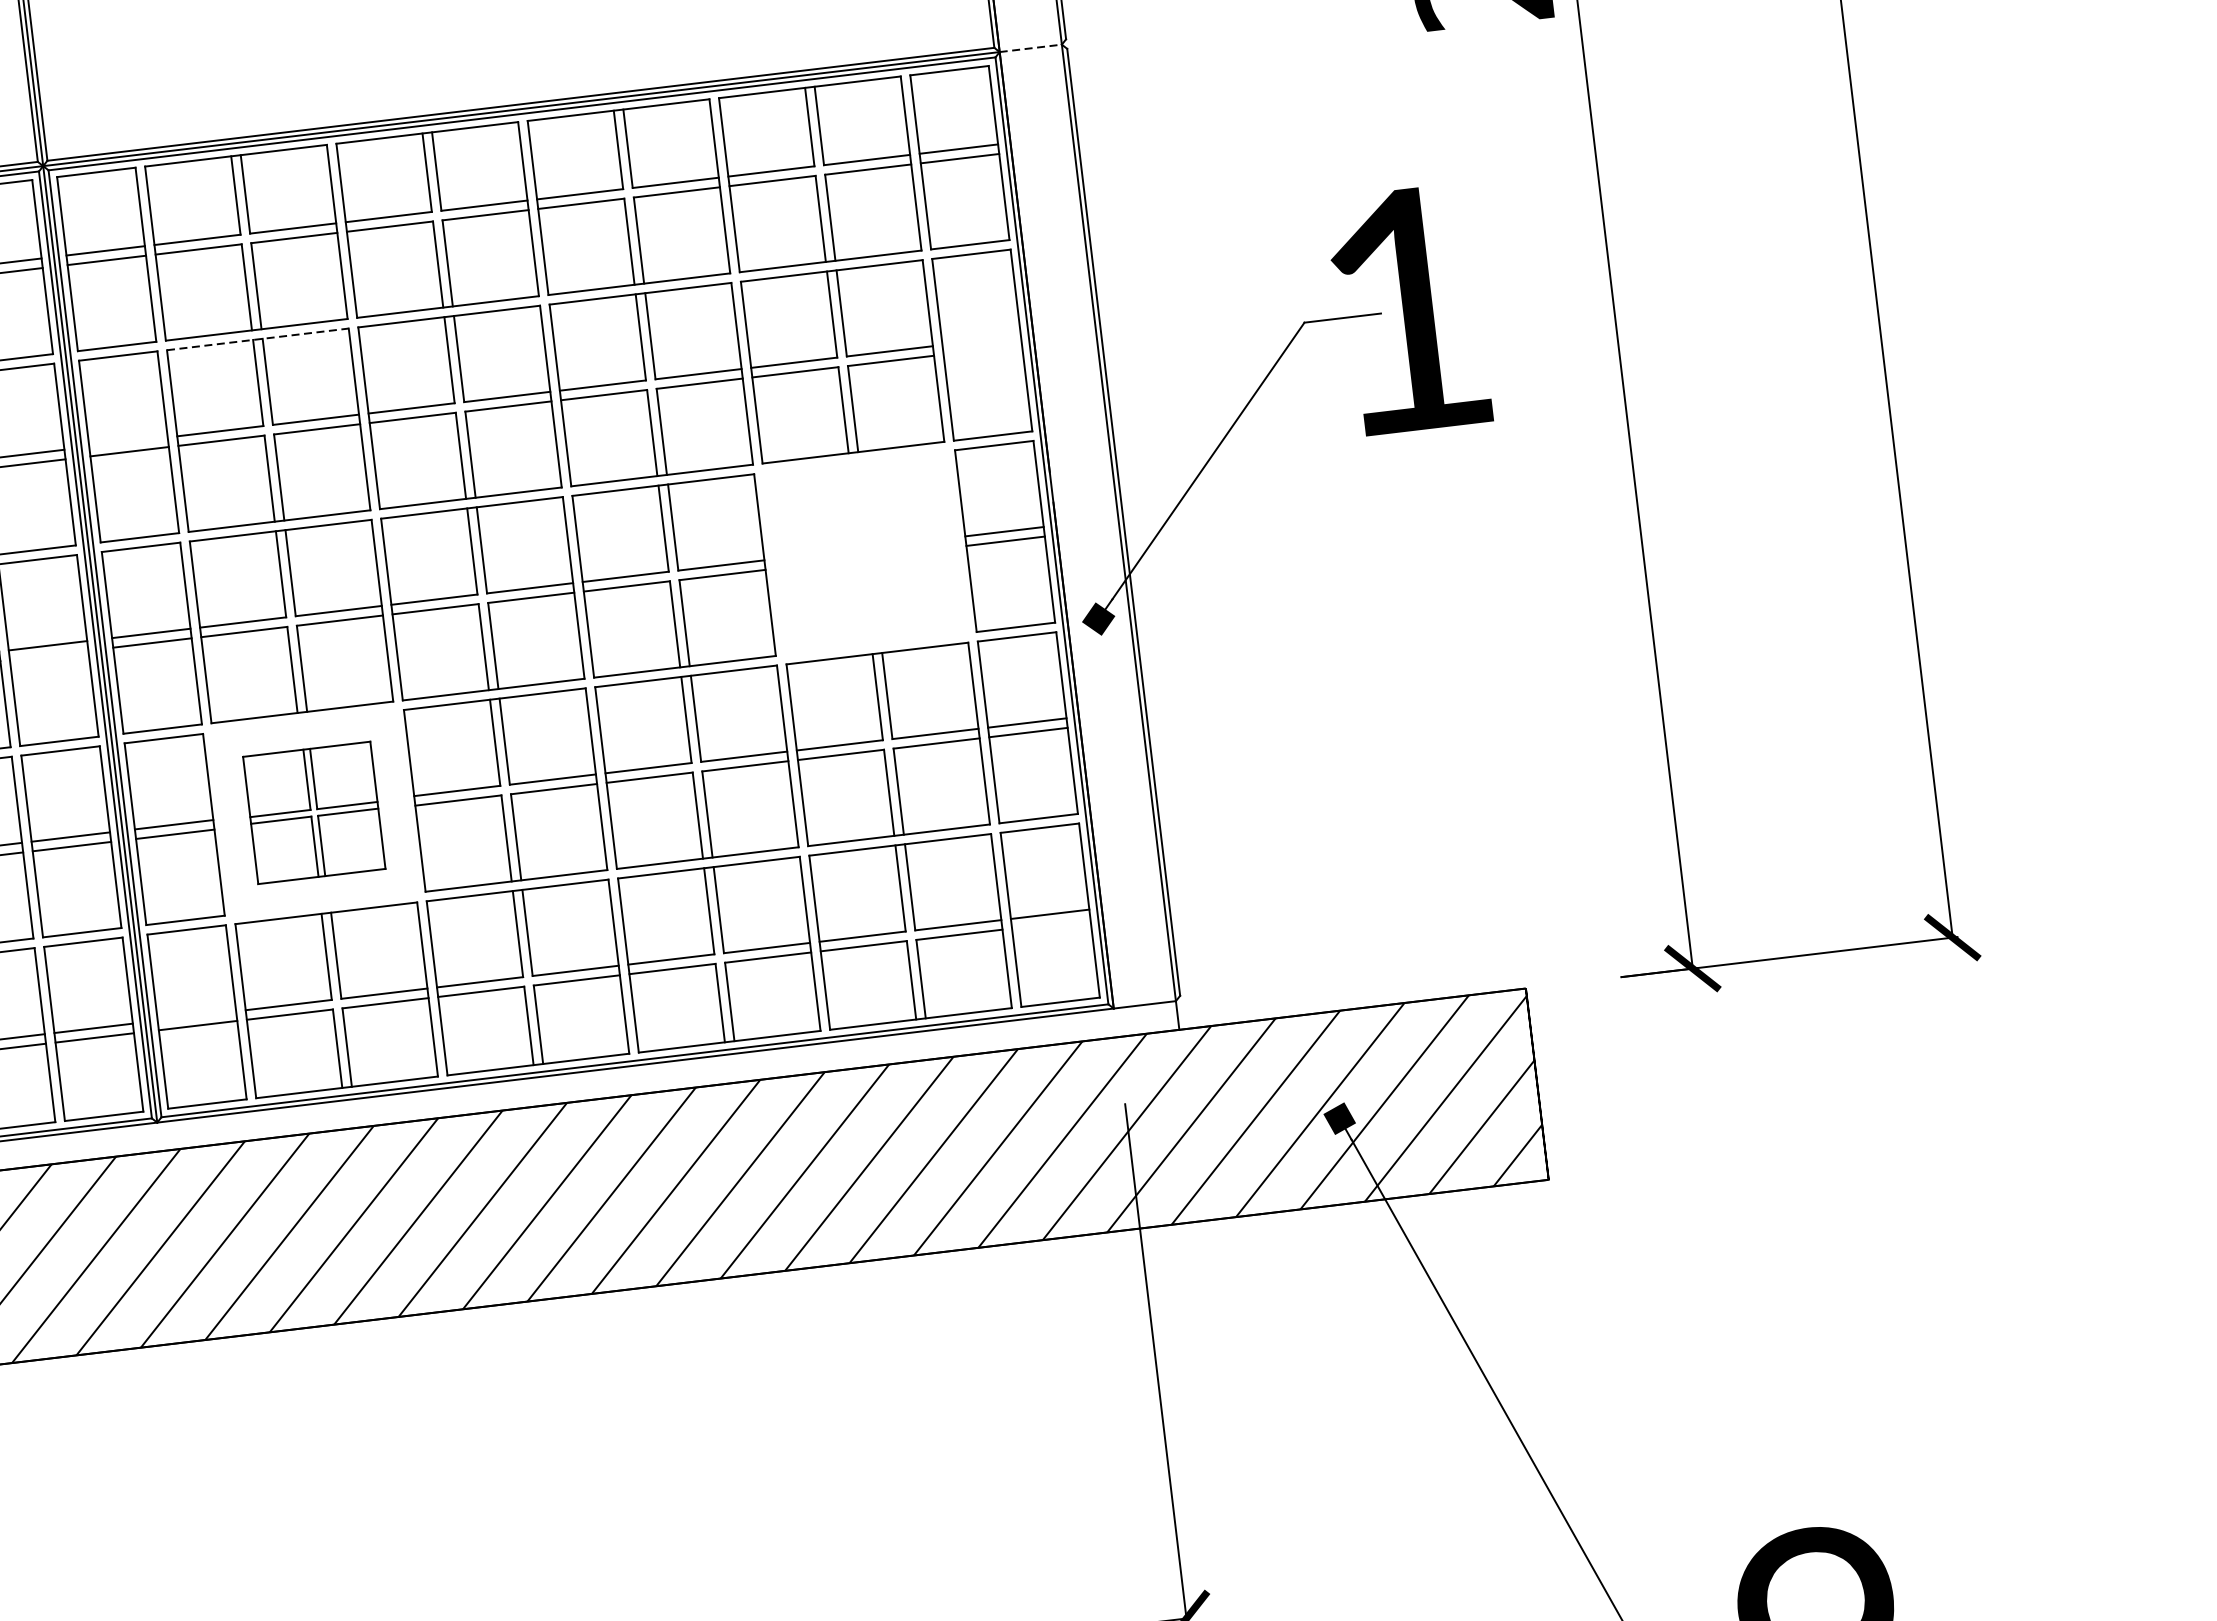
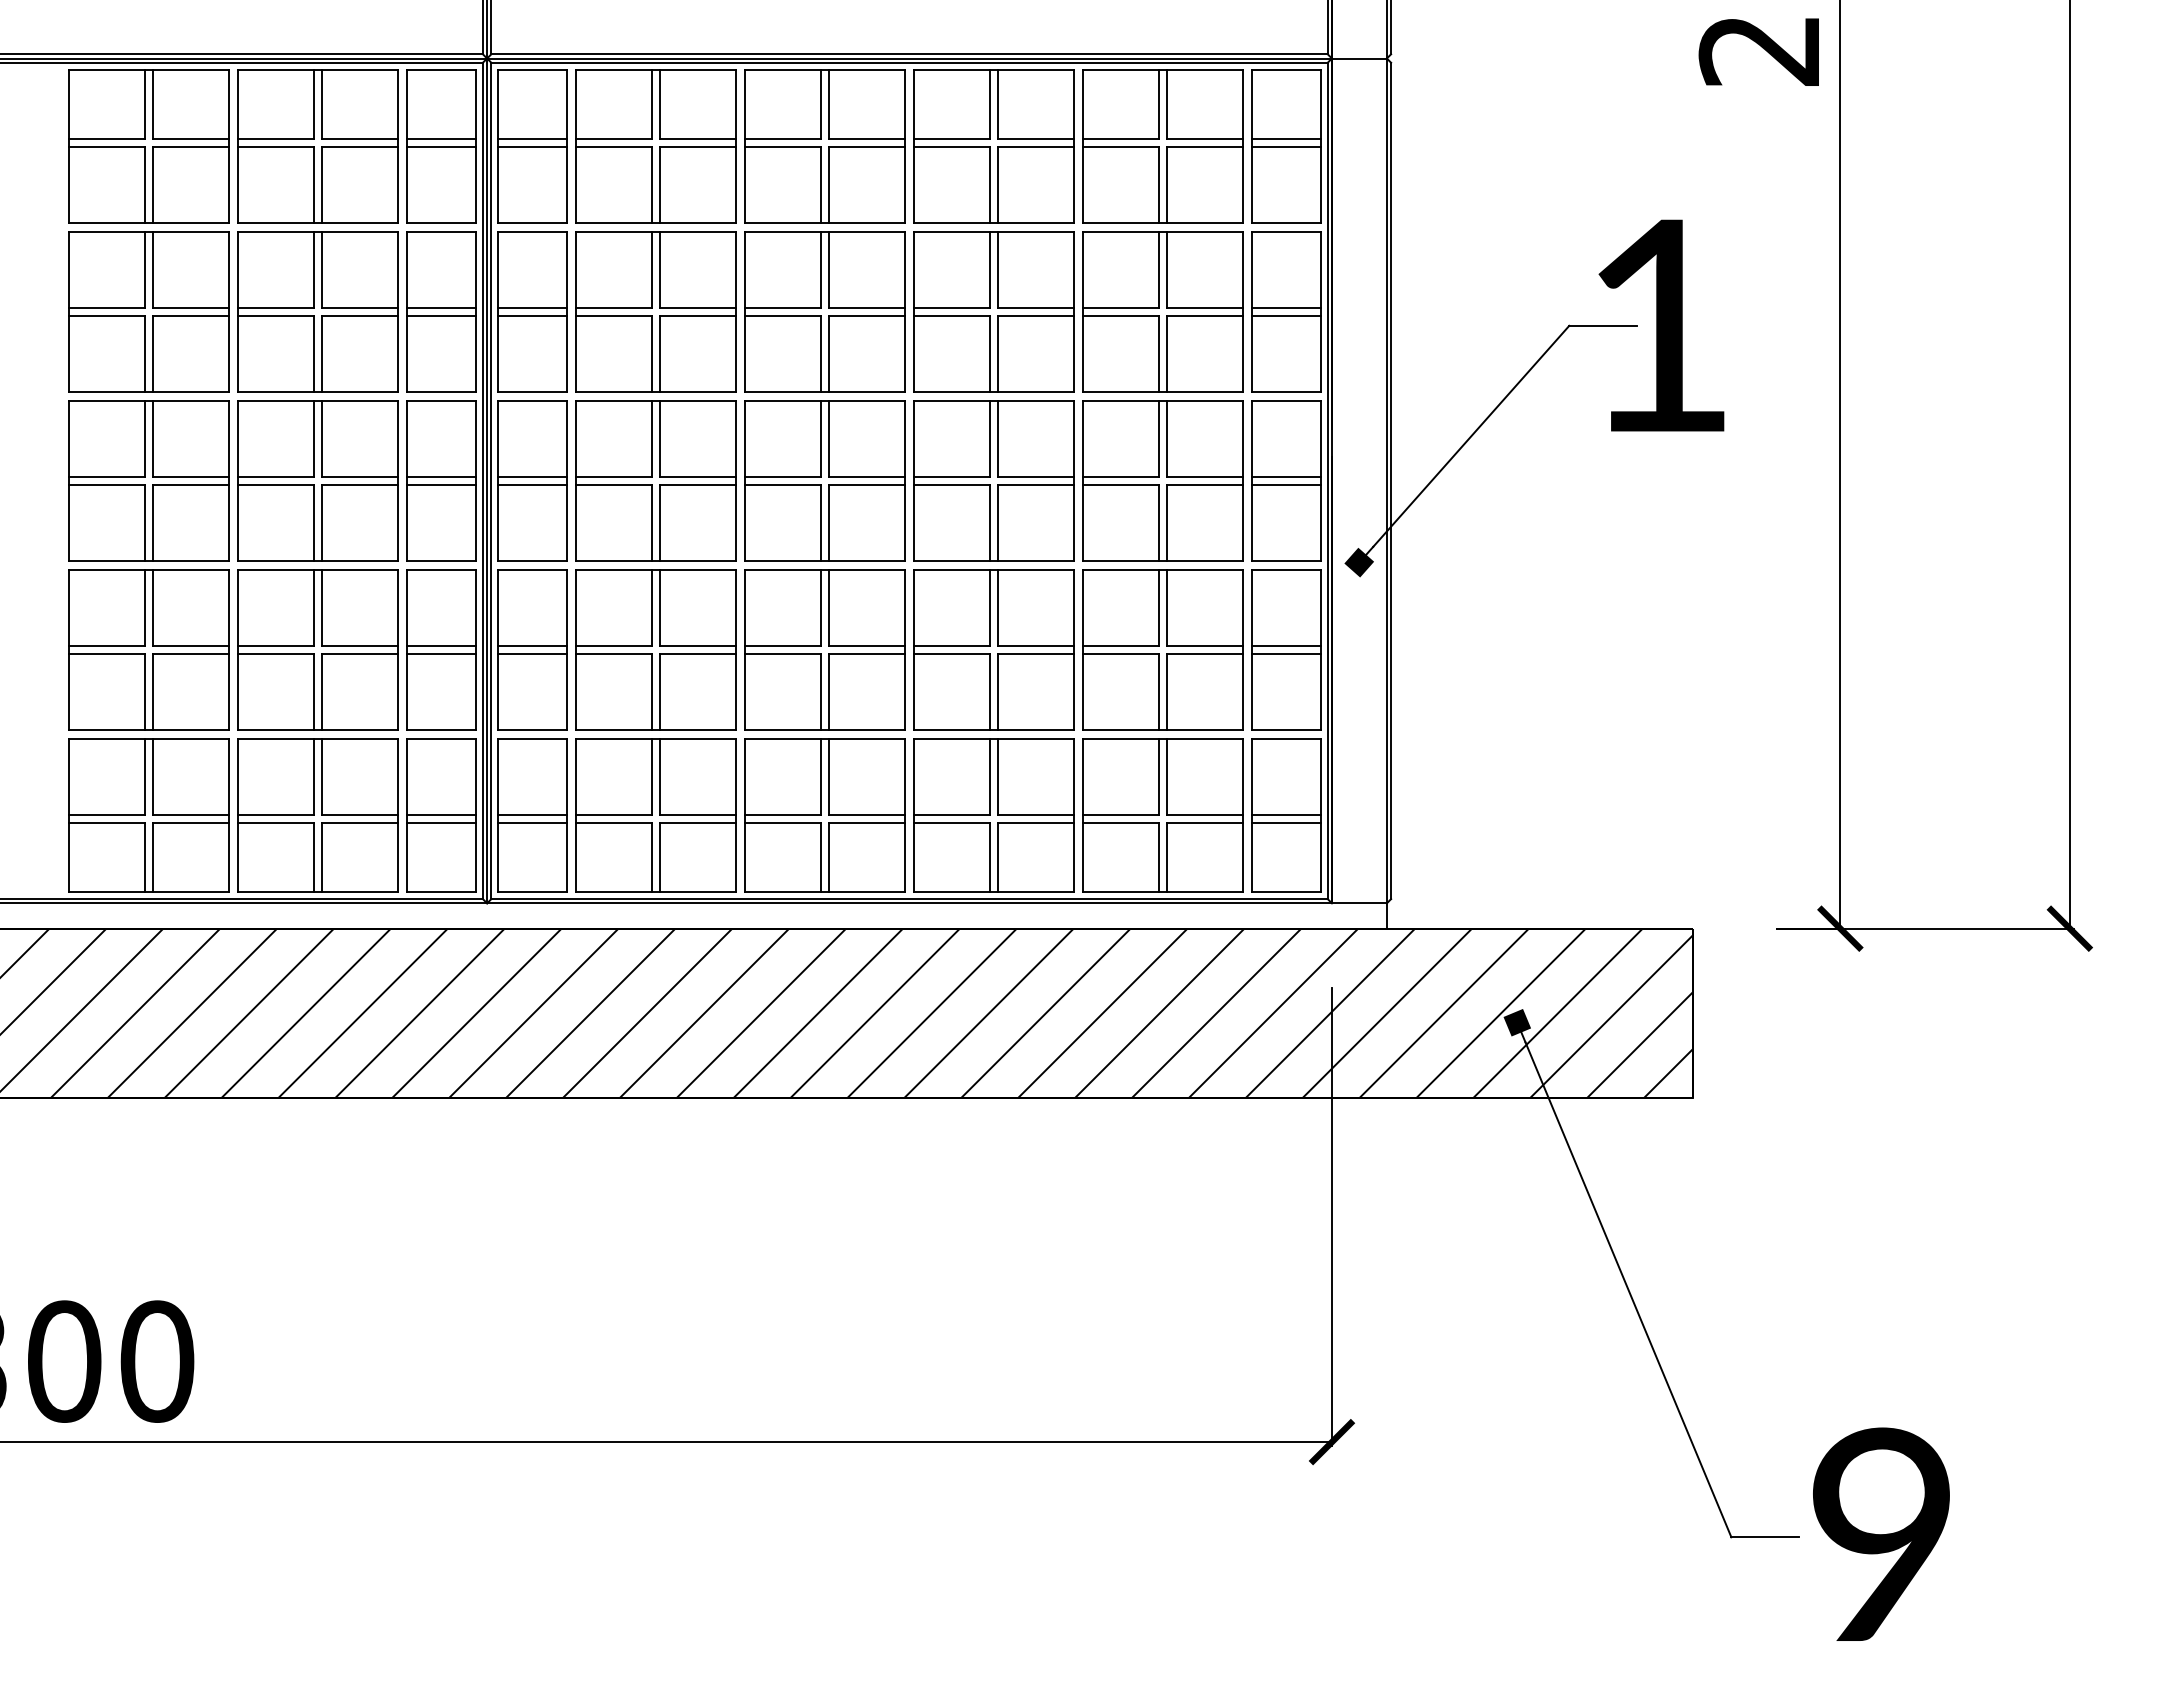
line: (1030, 48) -> (1359, 58), dashed -> solid
line: (258, 339) -> (656, 231), dashed -> solid
line: (980, 340) -> (1285, 307), added
line: (981, 350) -> (1285, 316), added
line: (128, 441) -> (532, 307), added
part: (864, 552) -> (1162, 480), added
line: (49, 655) -> (441, 485), added
part: (313, 812) -> (655, 649), size x1.43
line: (1050, 924) -> (1285, 823), added
line: (196, 1015) -> (532, 814), added

